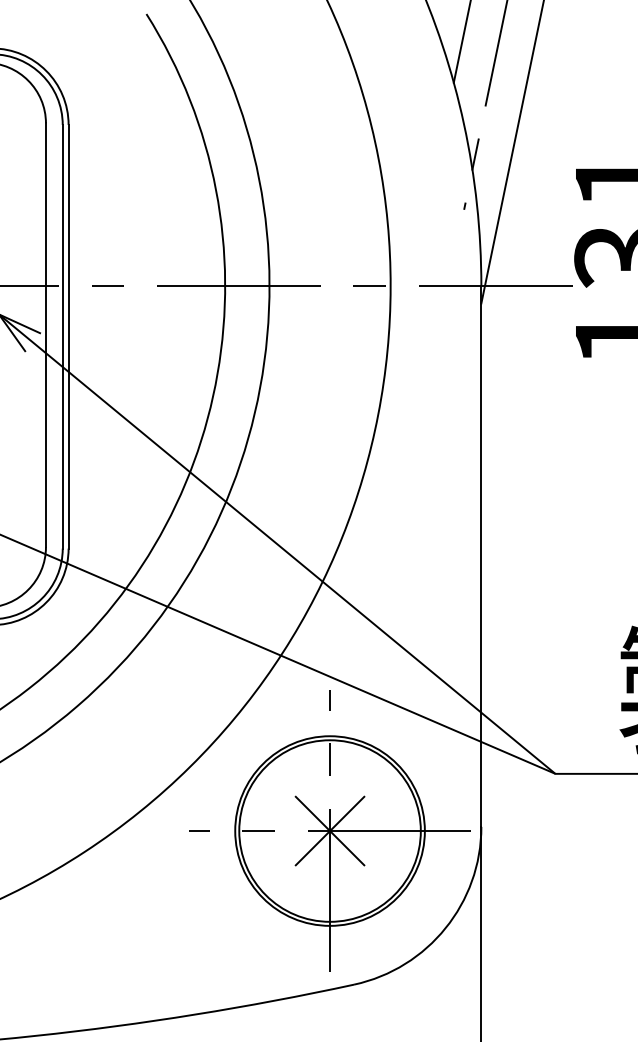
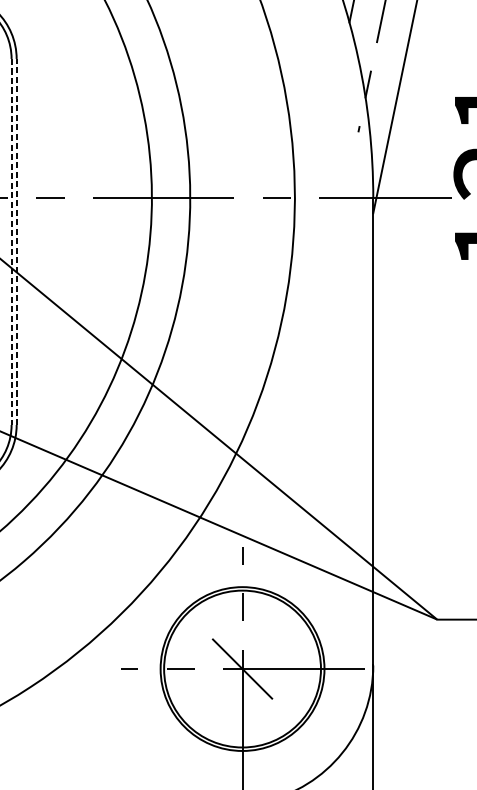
line: (62, 336) -> (11, 241), solid -> dashed
line: (68, 336) -> (16, 241), solid -> dashed
line: (329, 830) -> (242, 668), removed

